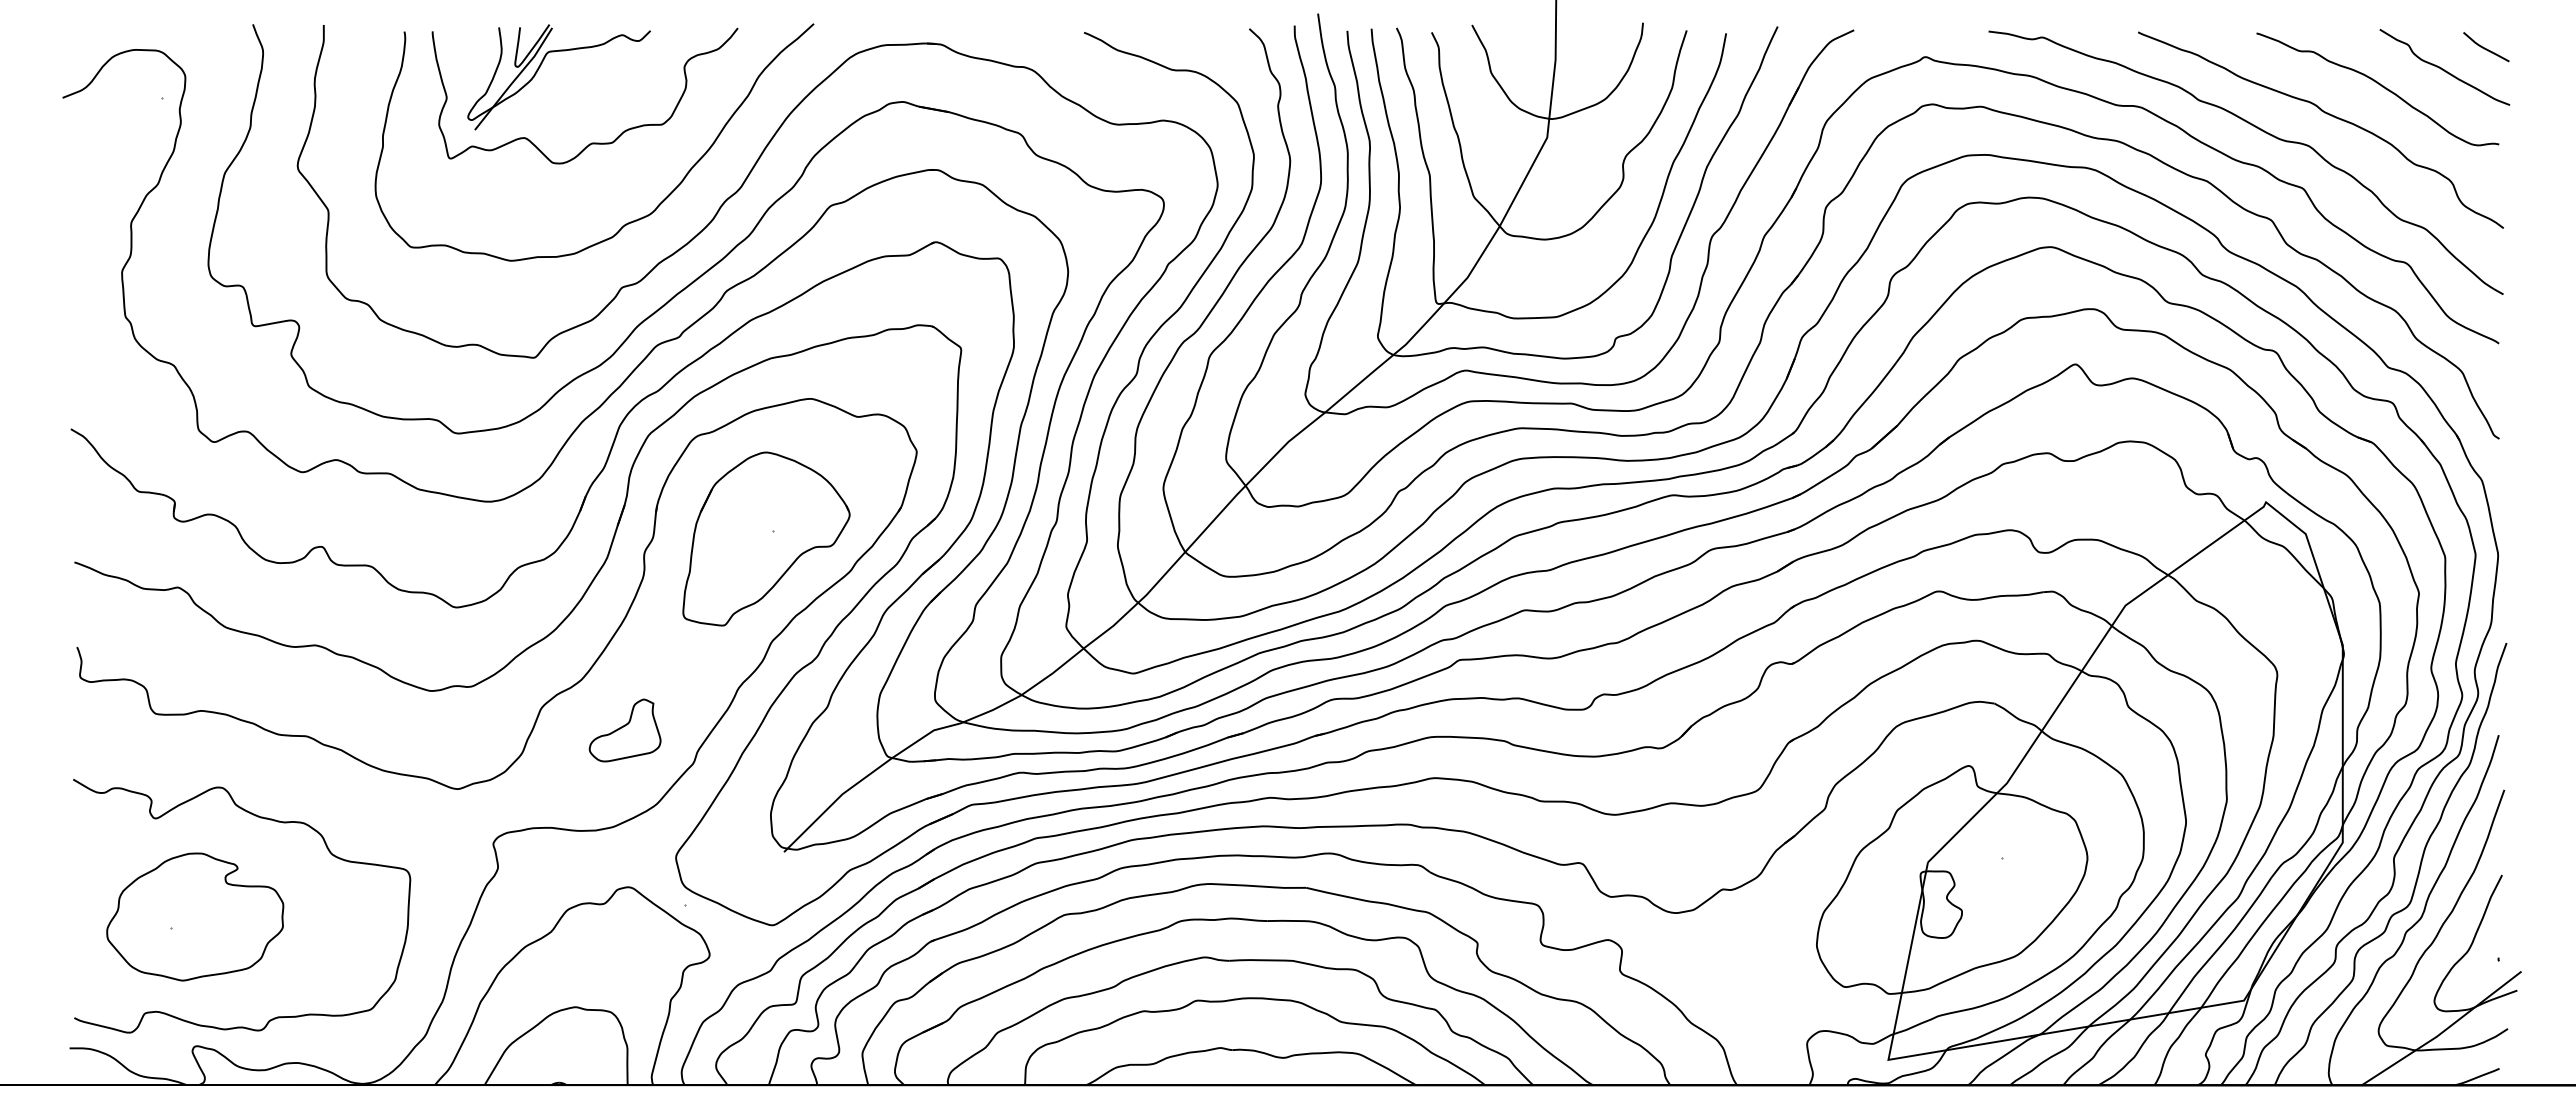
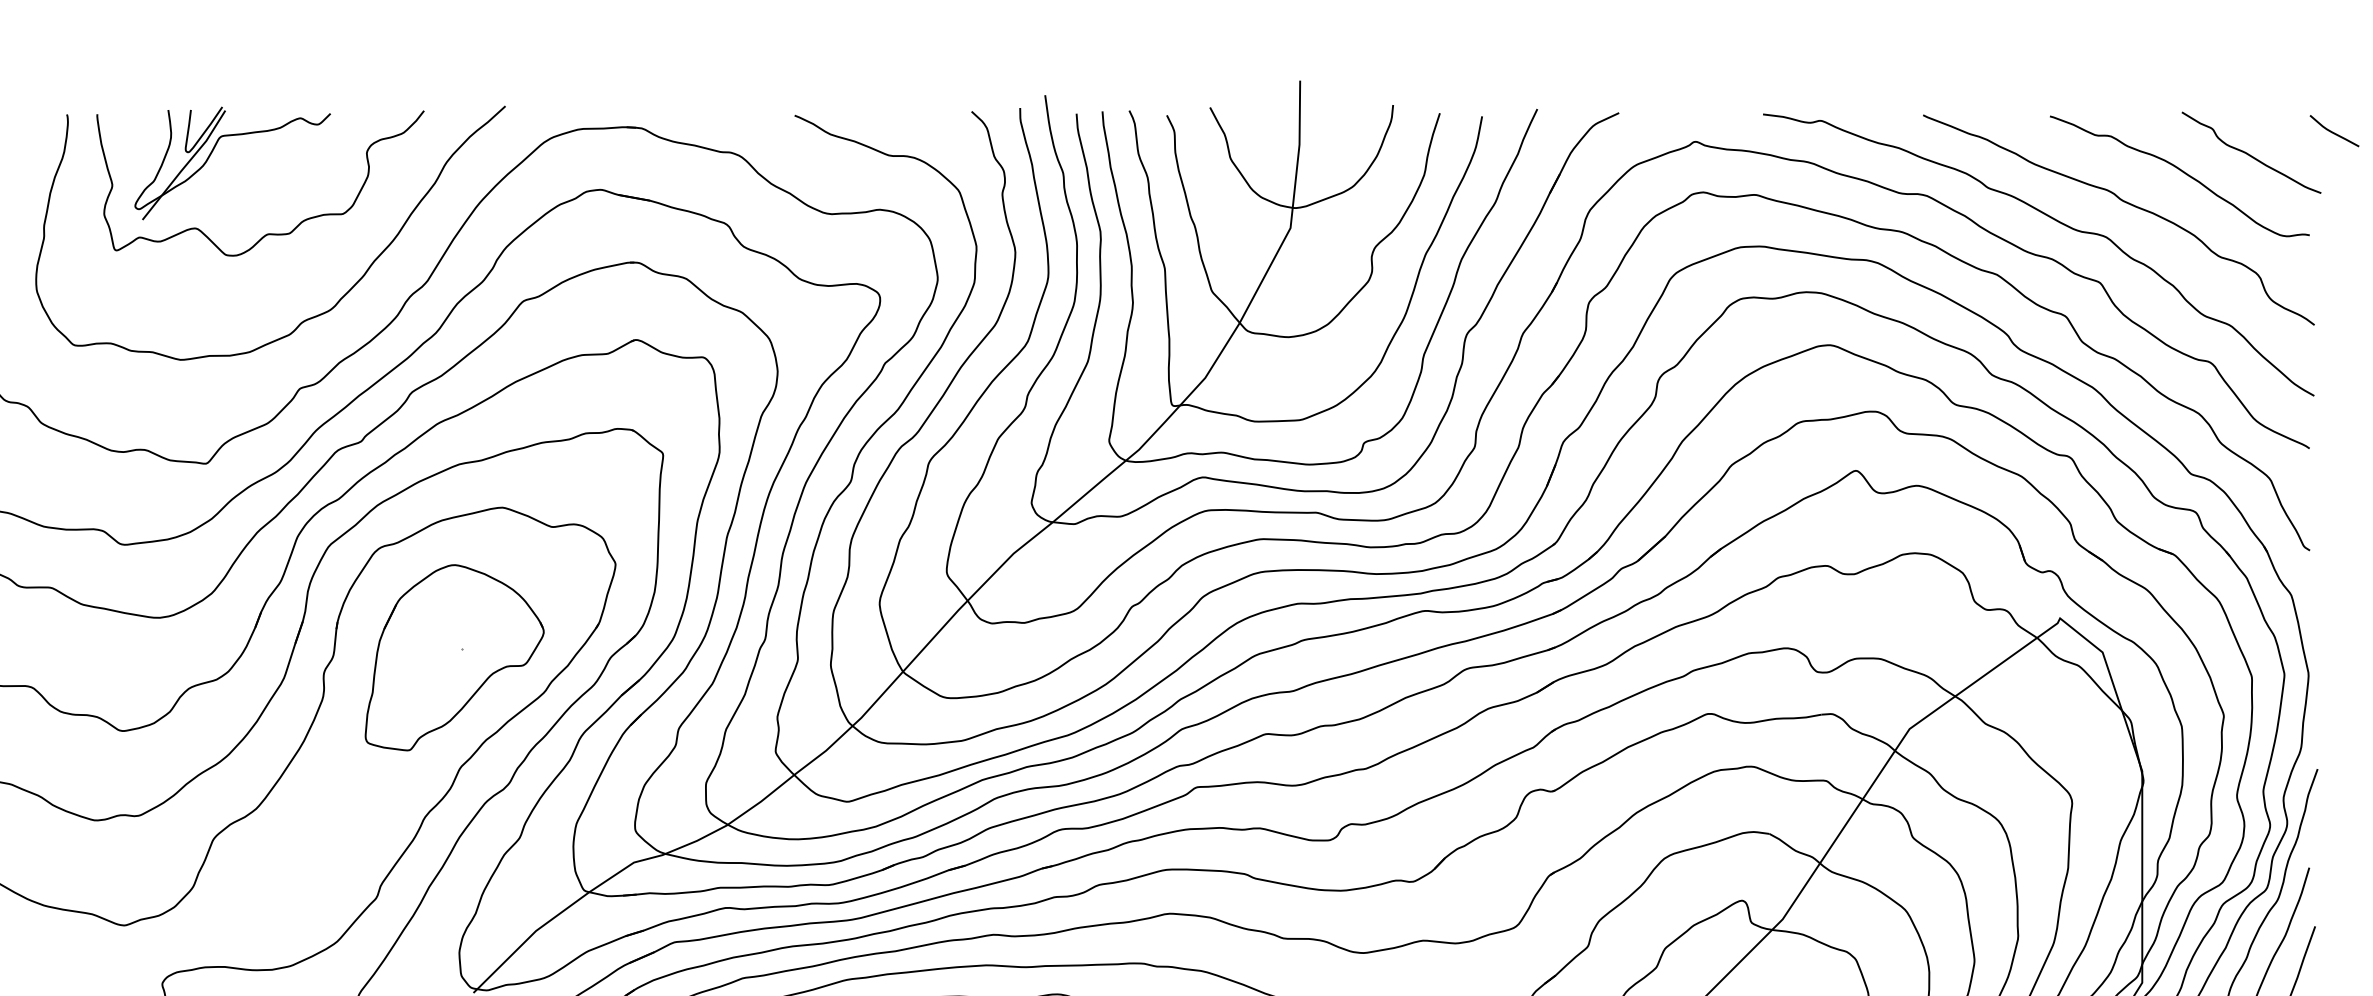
curve: (2485, 47) -> (2333, 131), moved
part: (624, 730) -> (302, 862), removed

